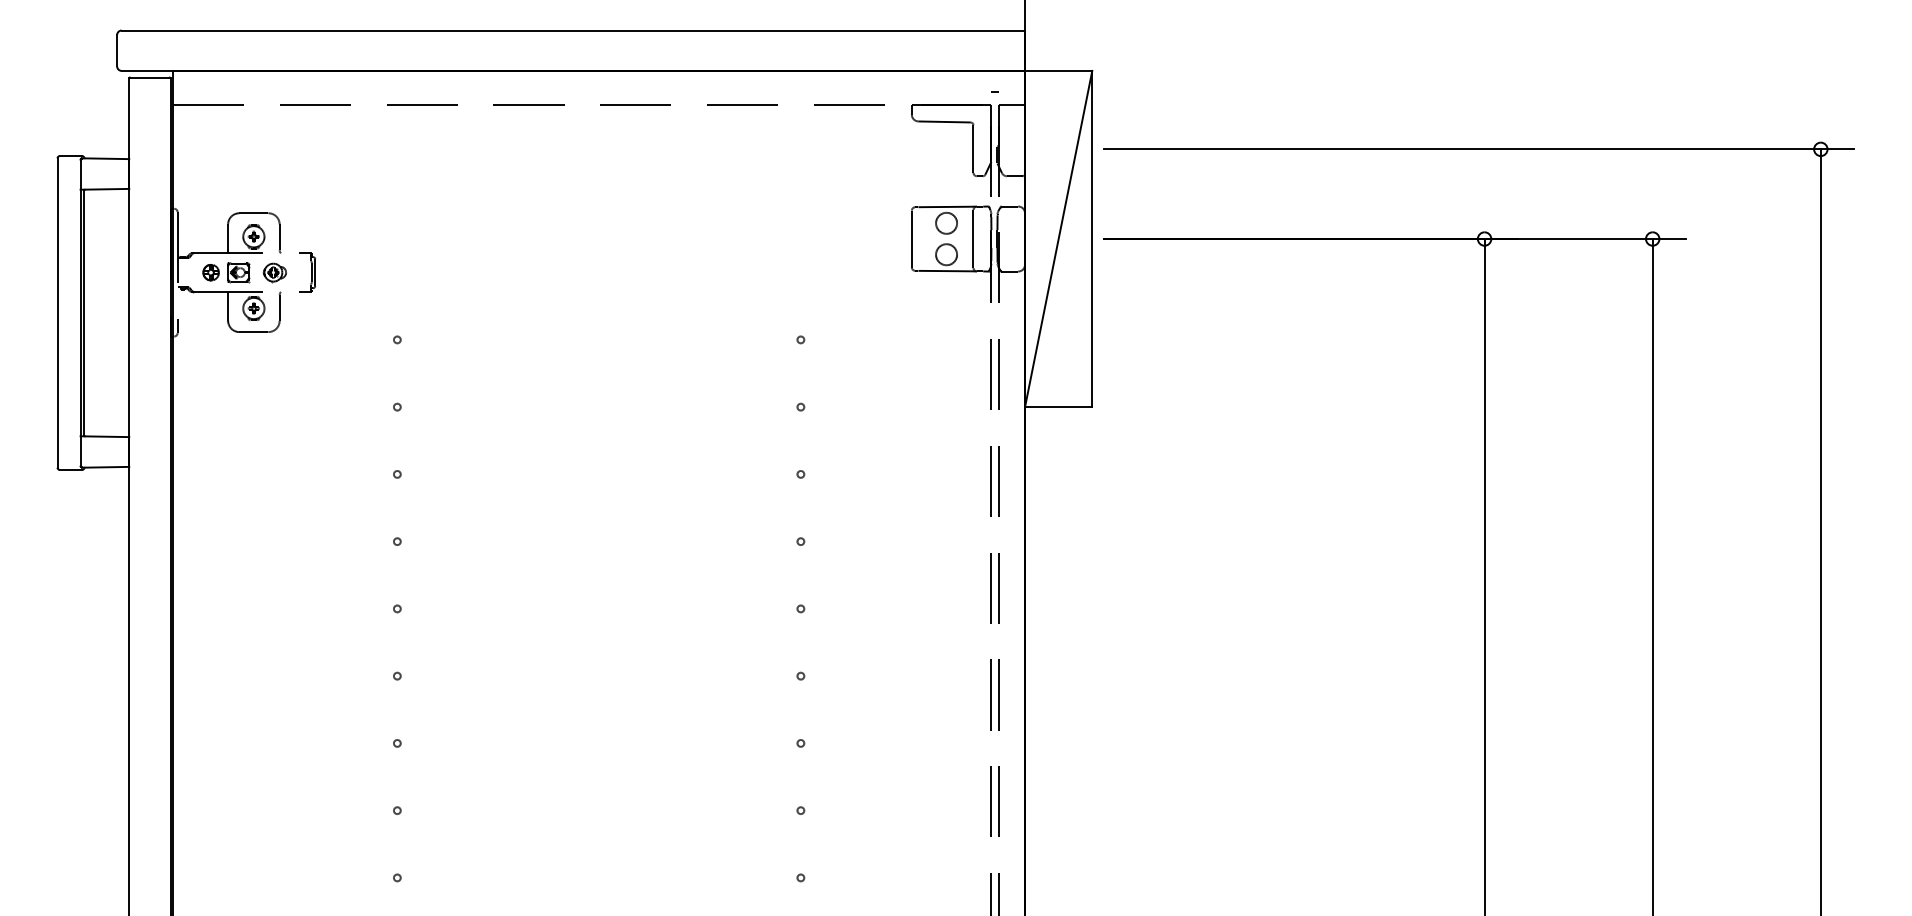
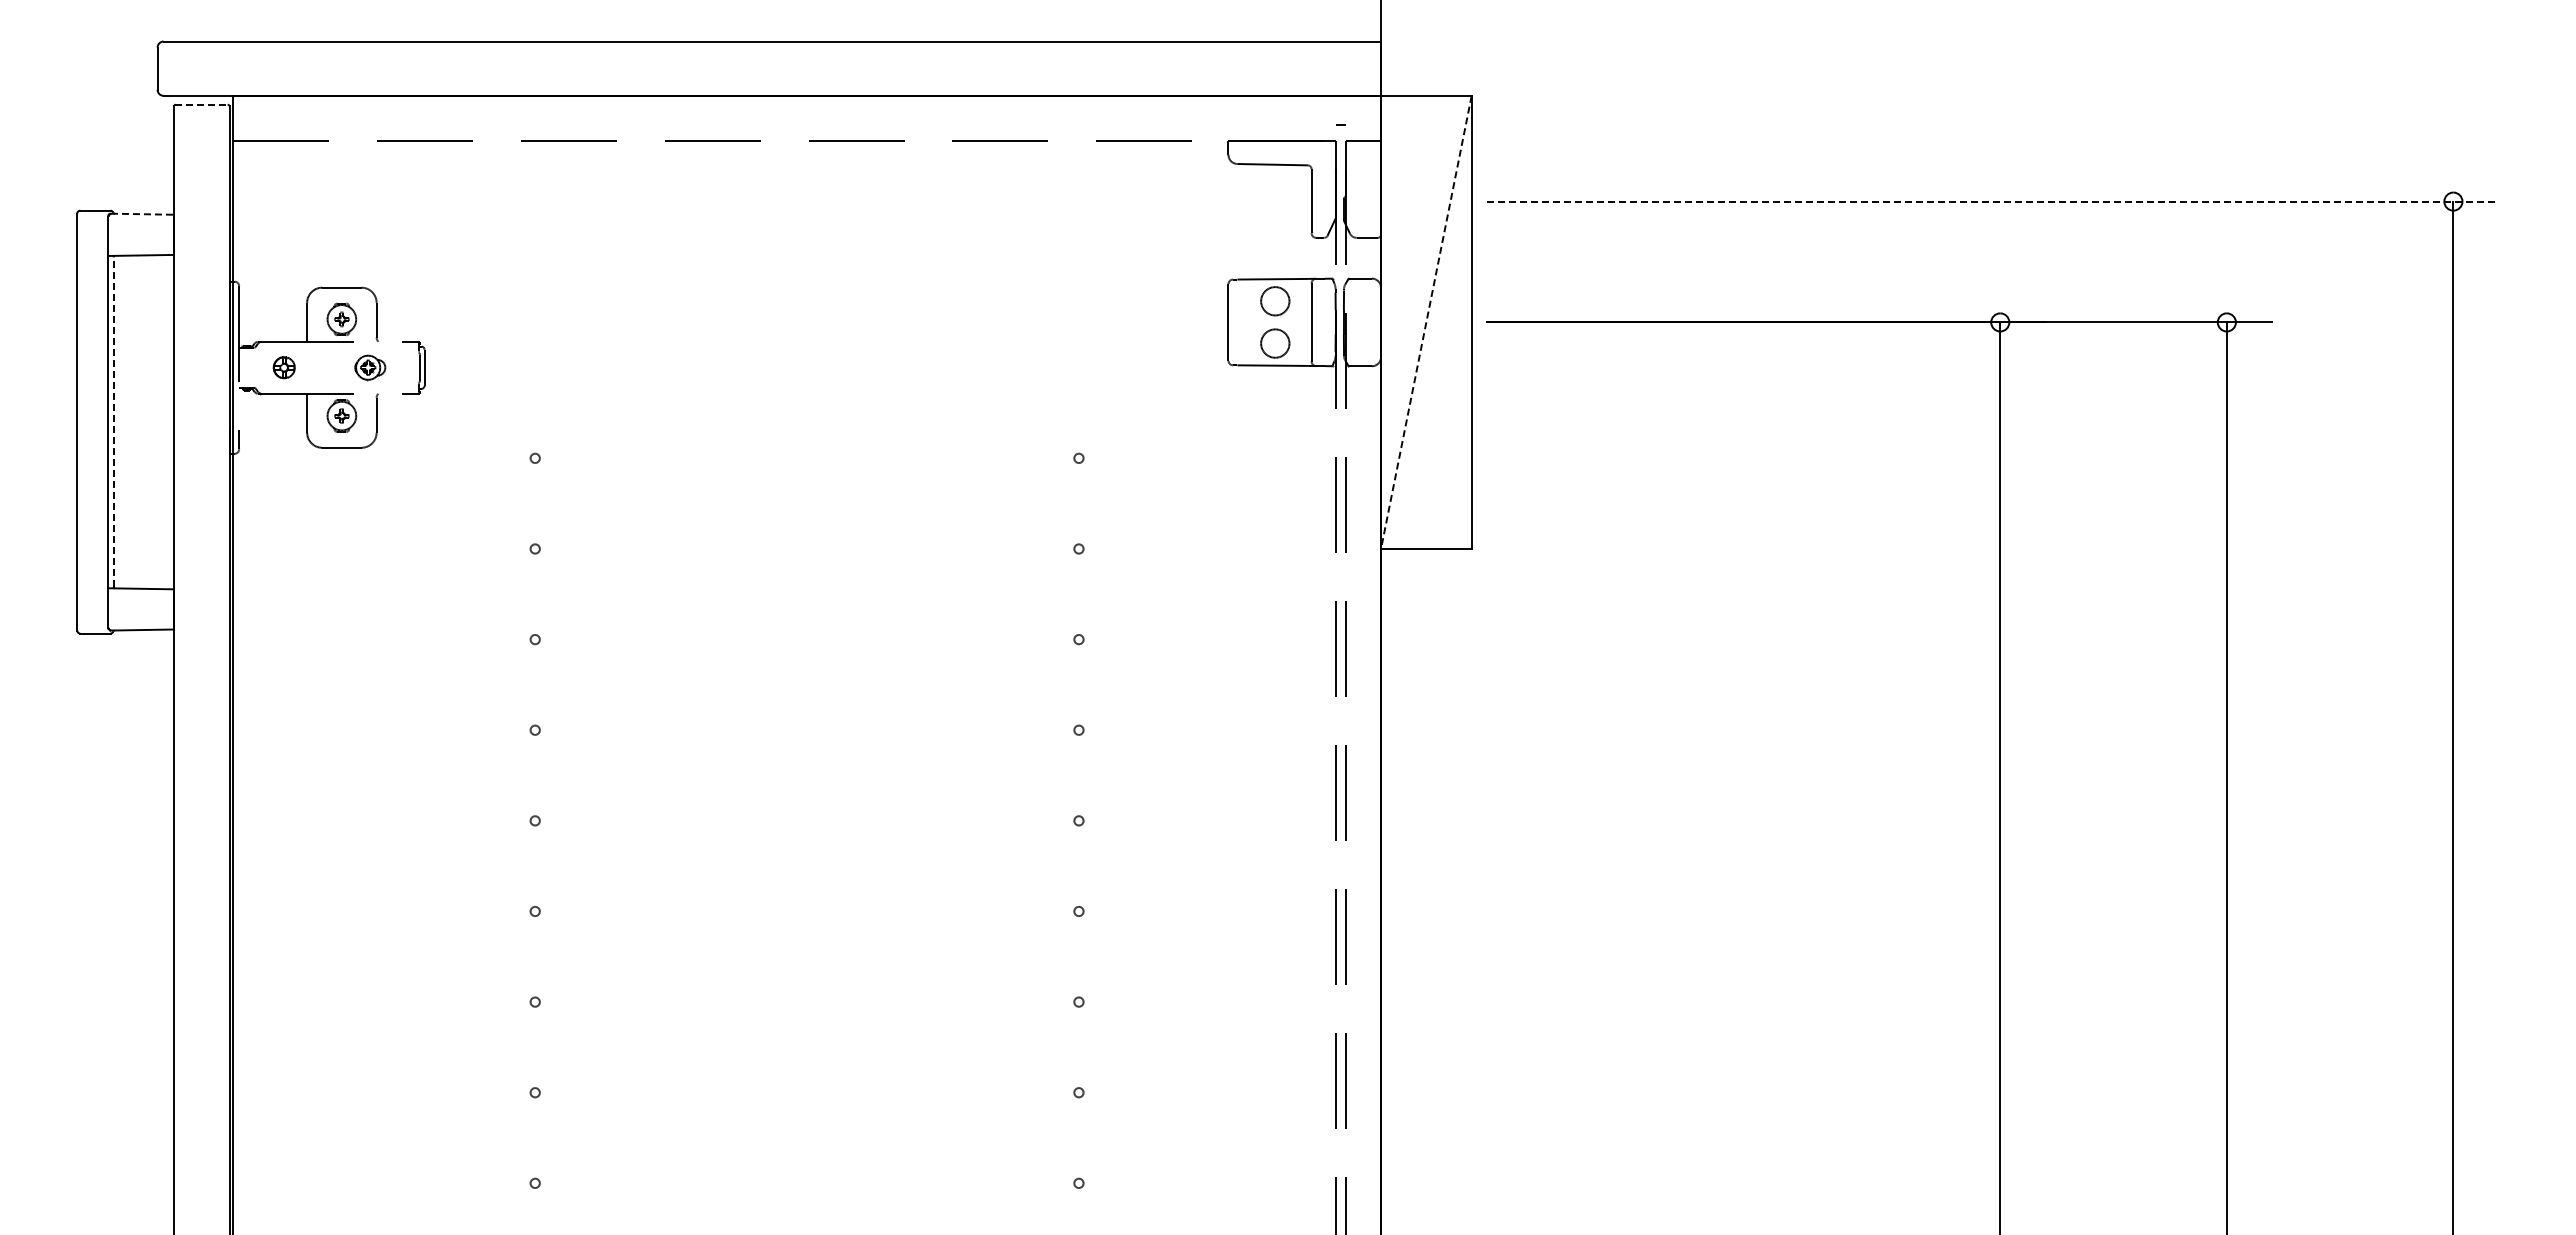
line: (149, 77) -> (201, 104), solid -> dashed
line: (1478, 149) -> (1992, 201), solid -> dashed
line: (105, 158) -> (142, 214), solid -> dashed
line: (1058, 239) -> (1426, 322), solid -> dashed
part: (238, 272) -> (321, 367), removed
line: (84, 313) -> (113, 422), solid -> dashed

